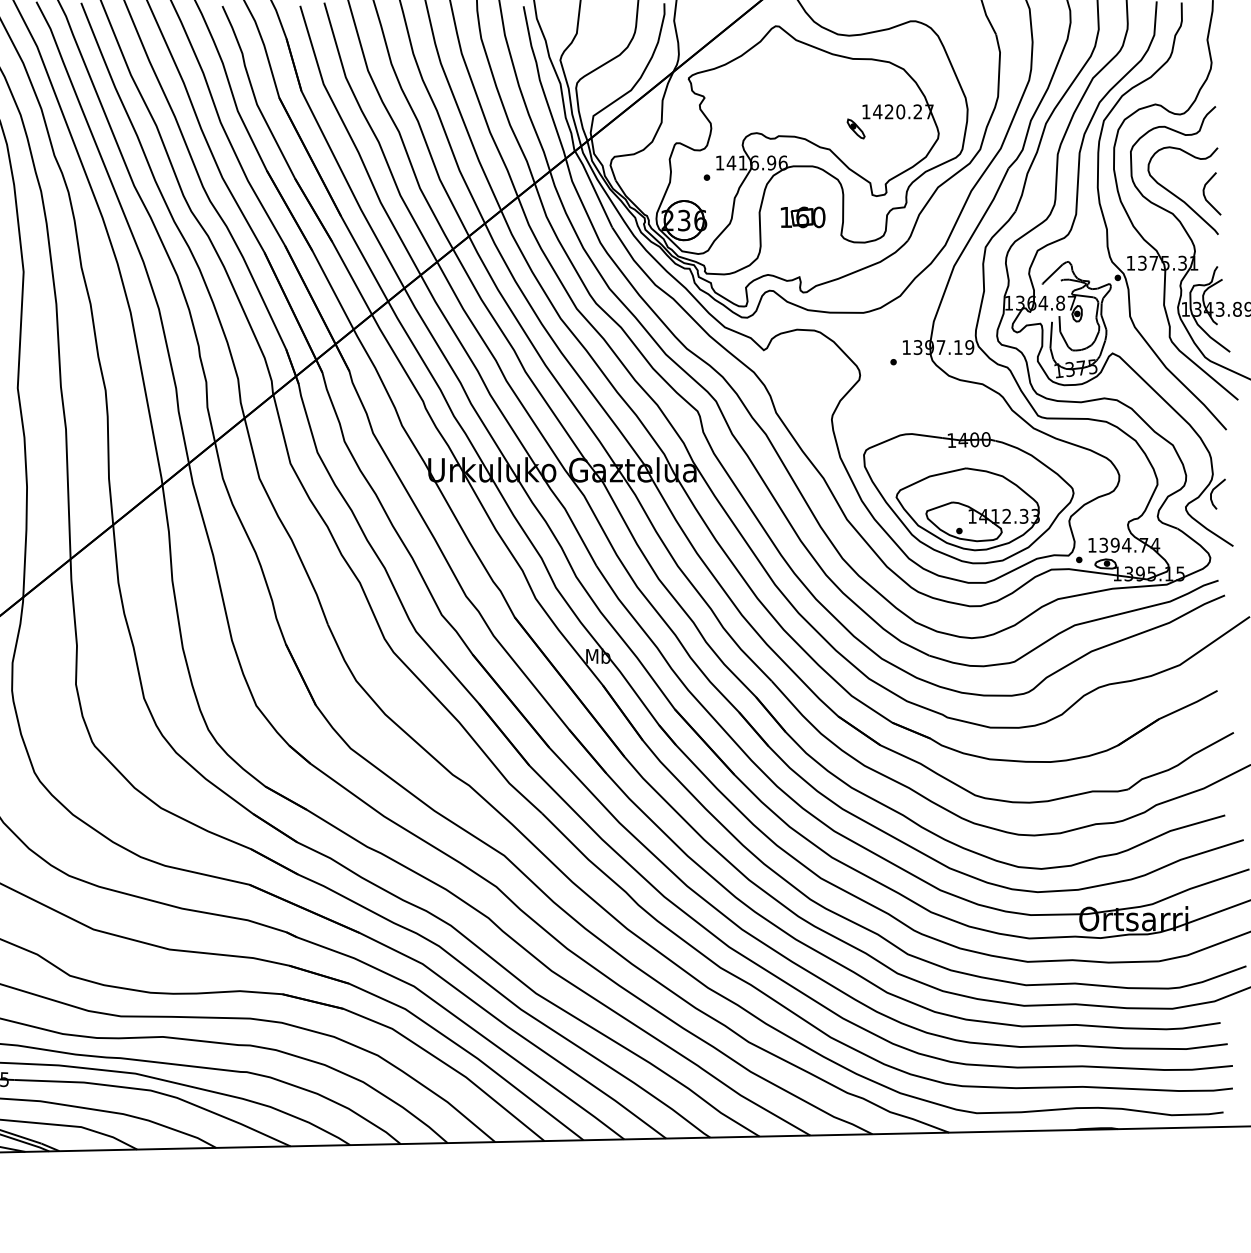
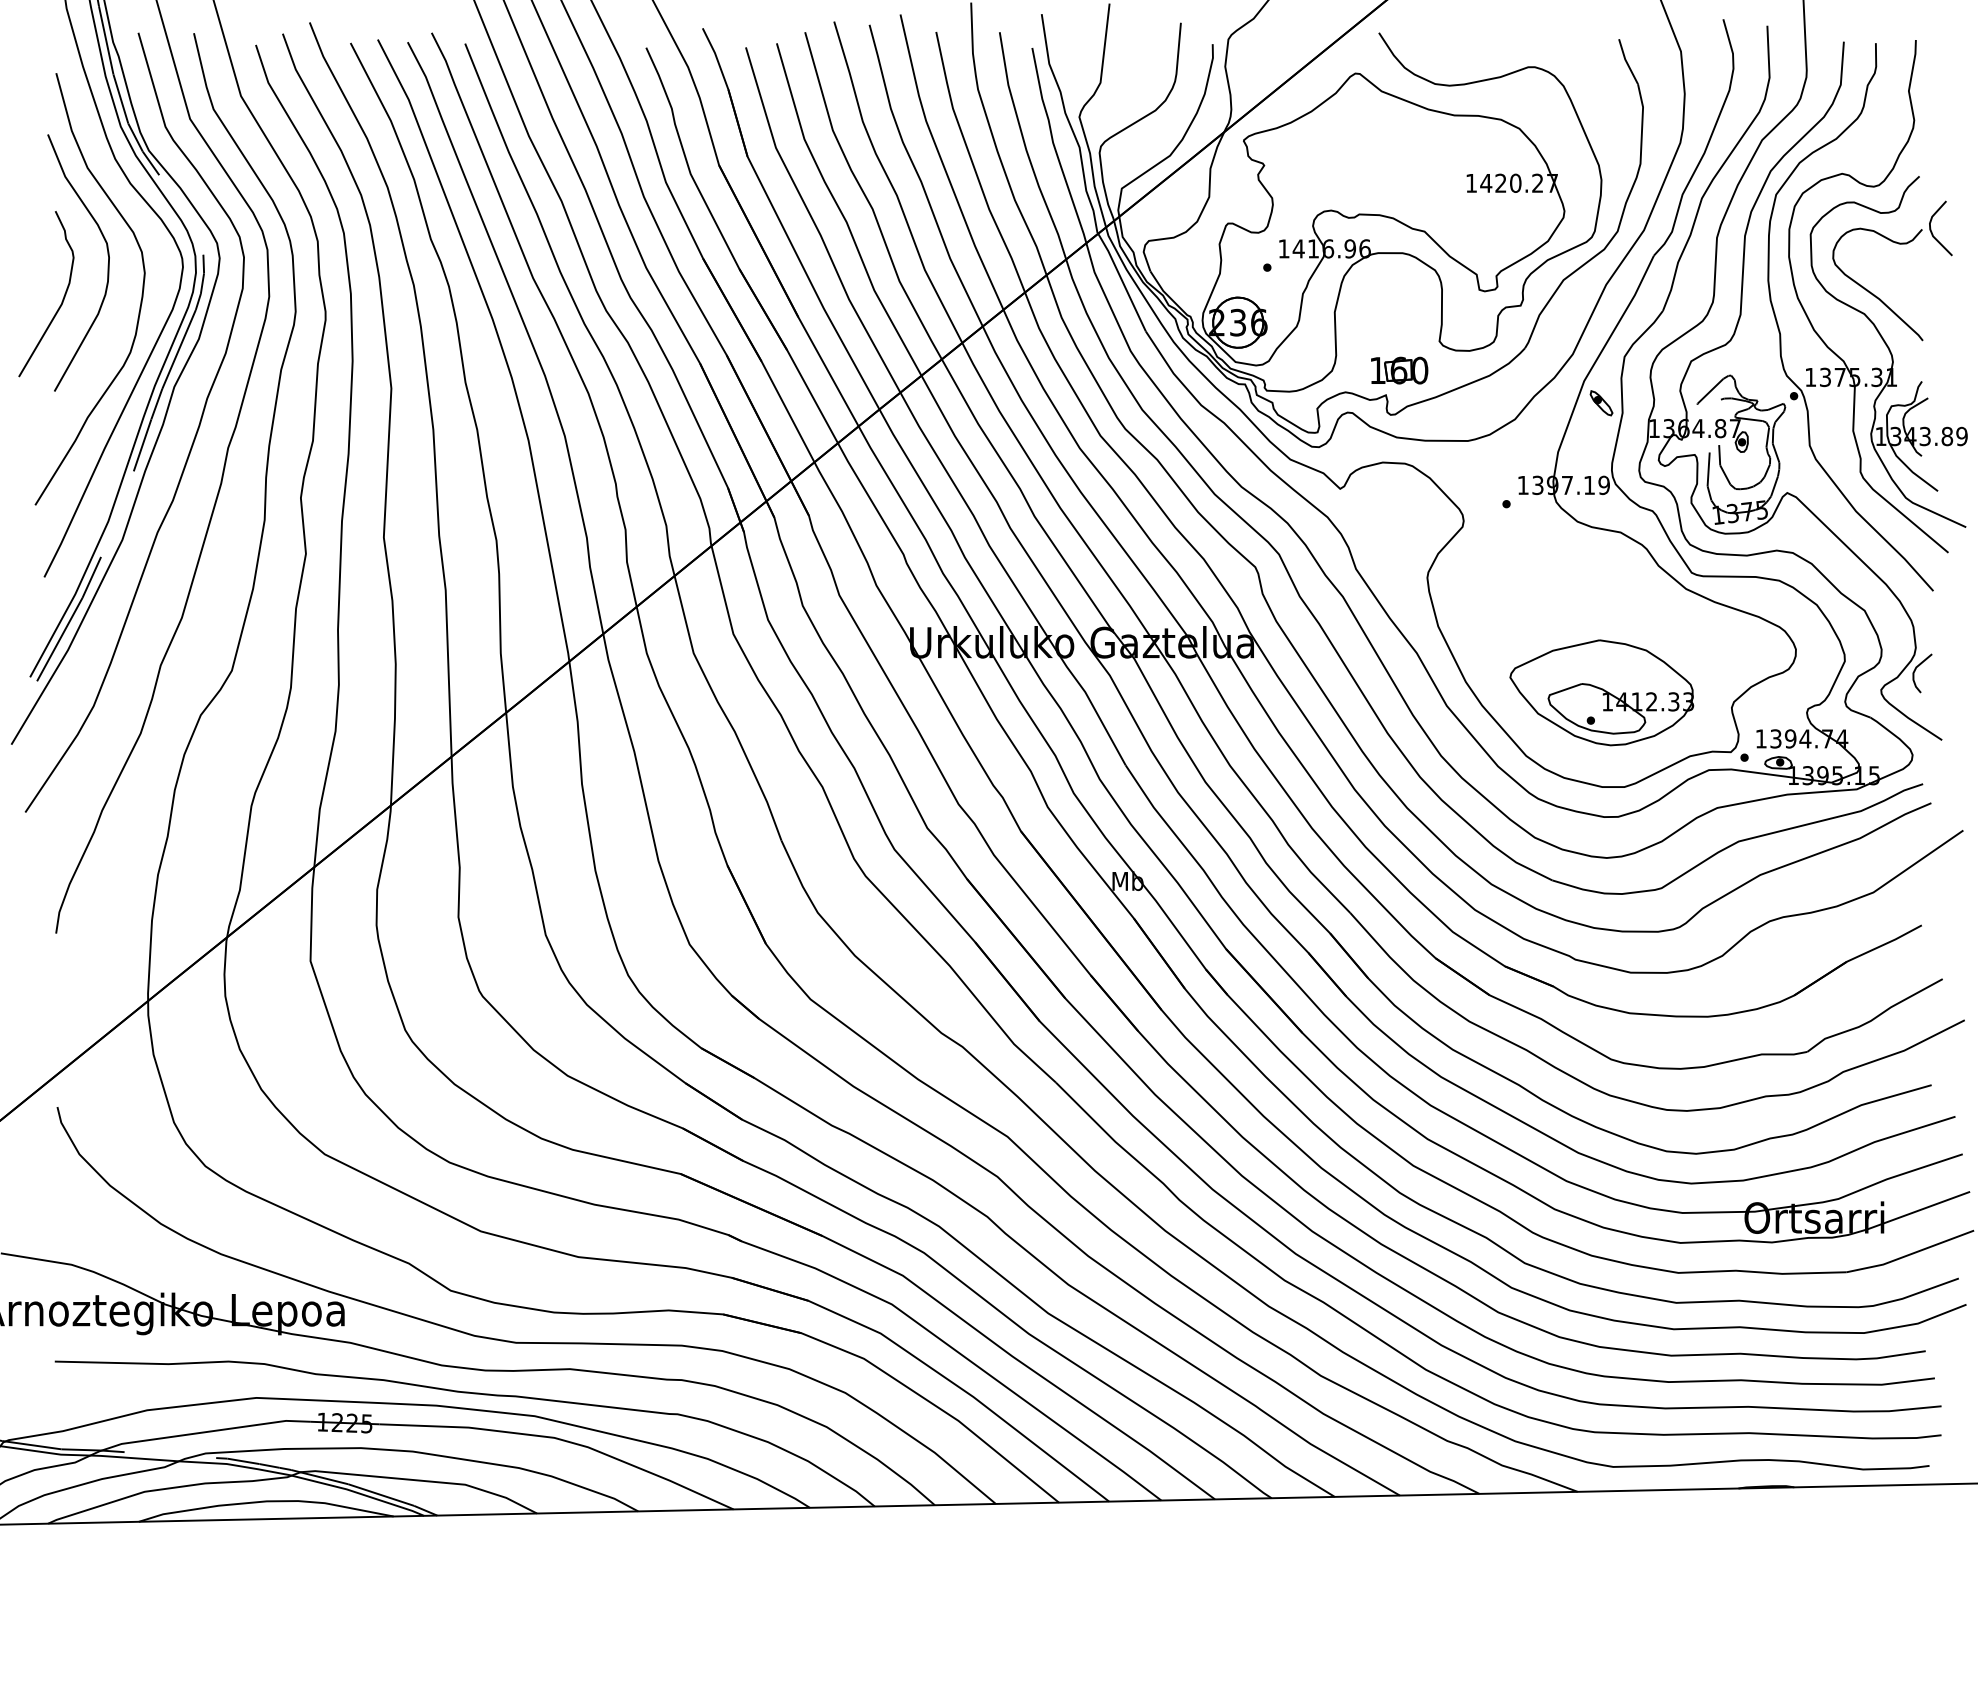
part: (856, 129) -> (1601, 403), moved
curve: (1205, 196) -> (1932, 231), moved
part: (803, 217) -> (1399, 370), moved
part: (968, 497) -> (1602, 677), removed

